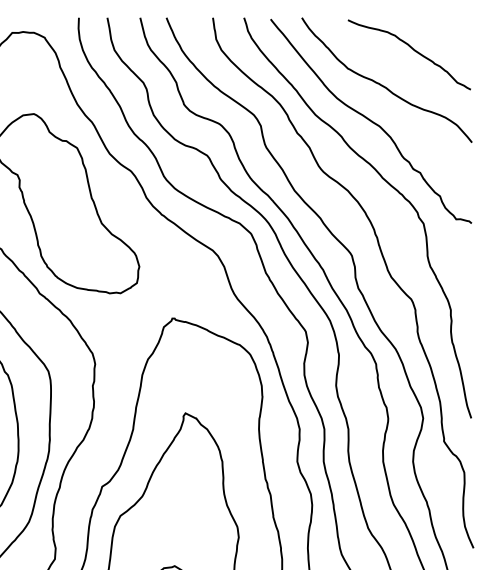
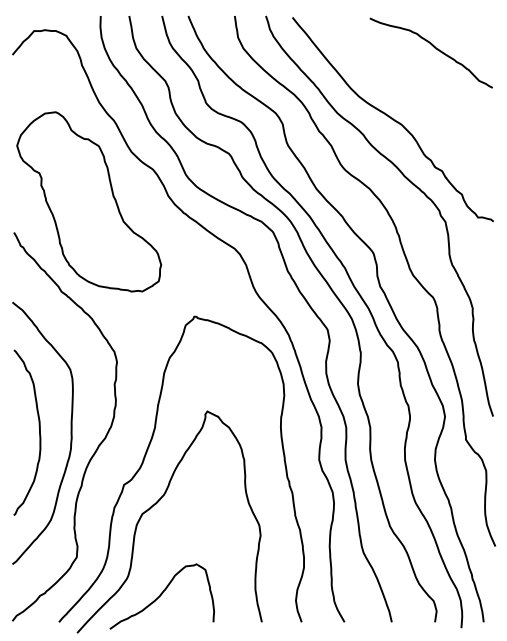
curve: (383, 85) -> (405, 83), removed

